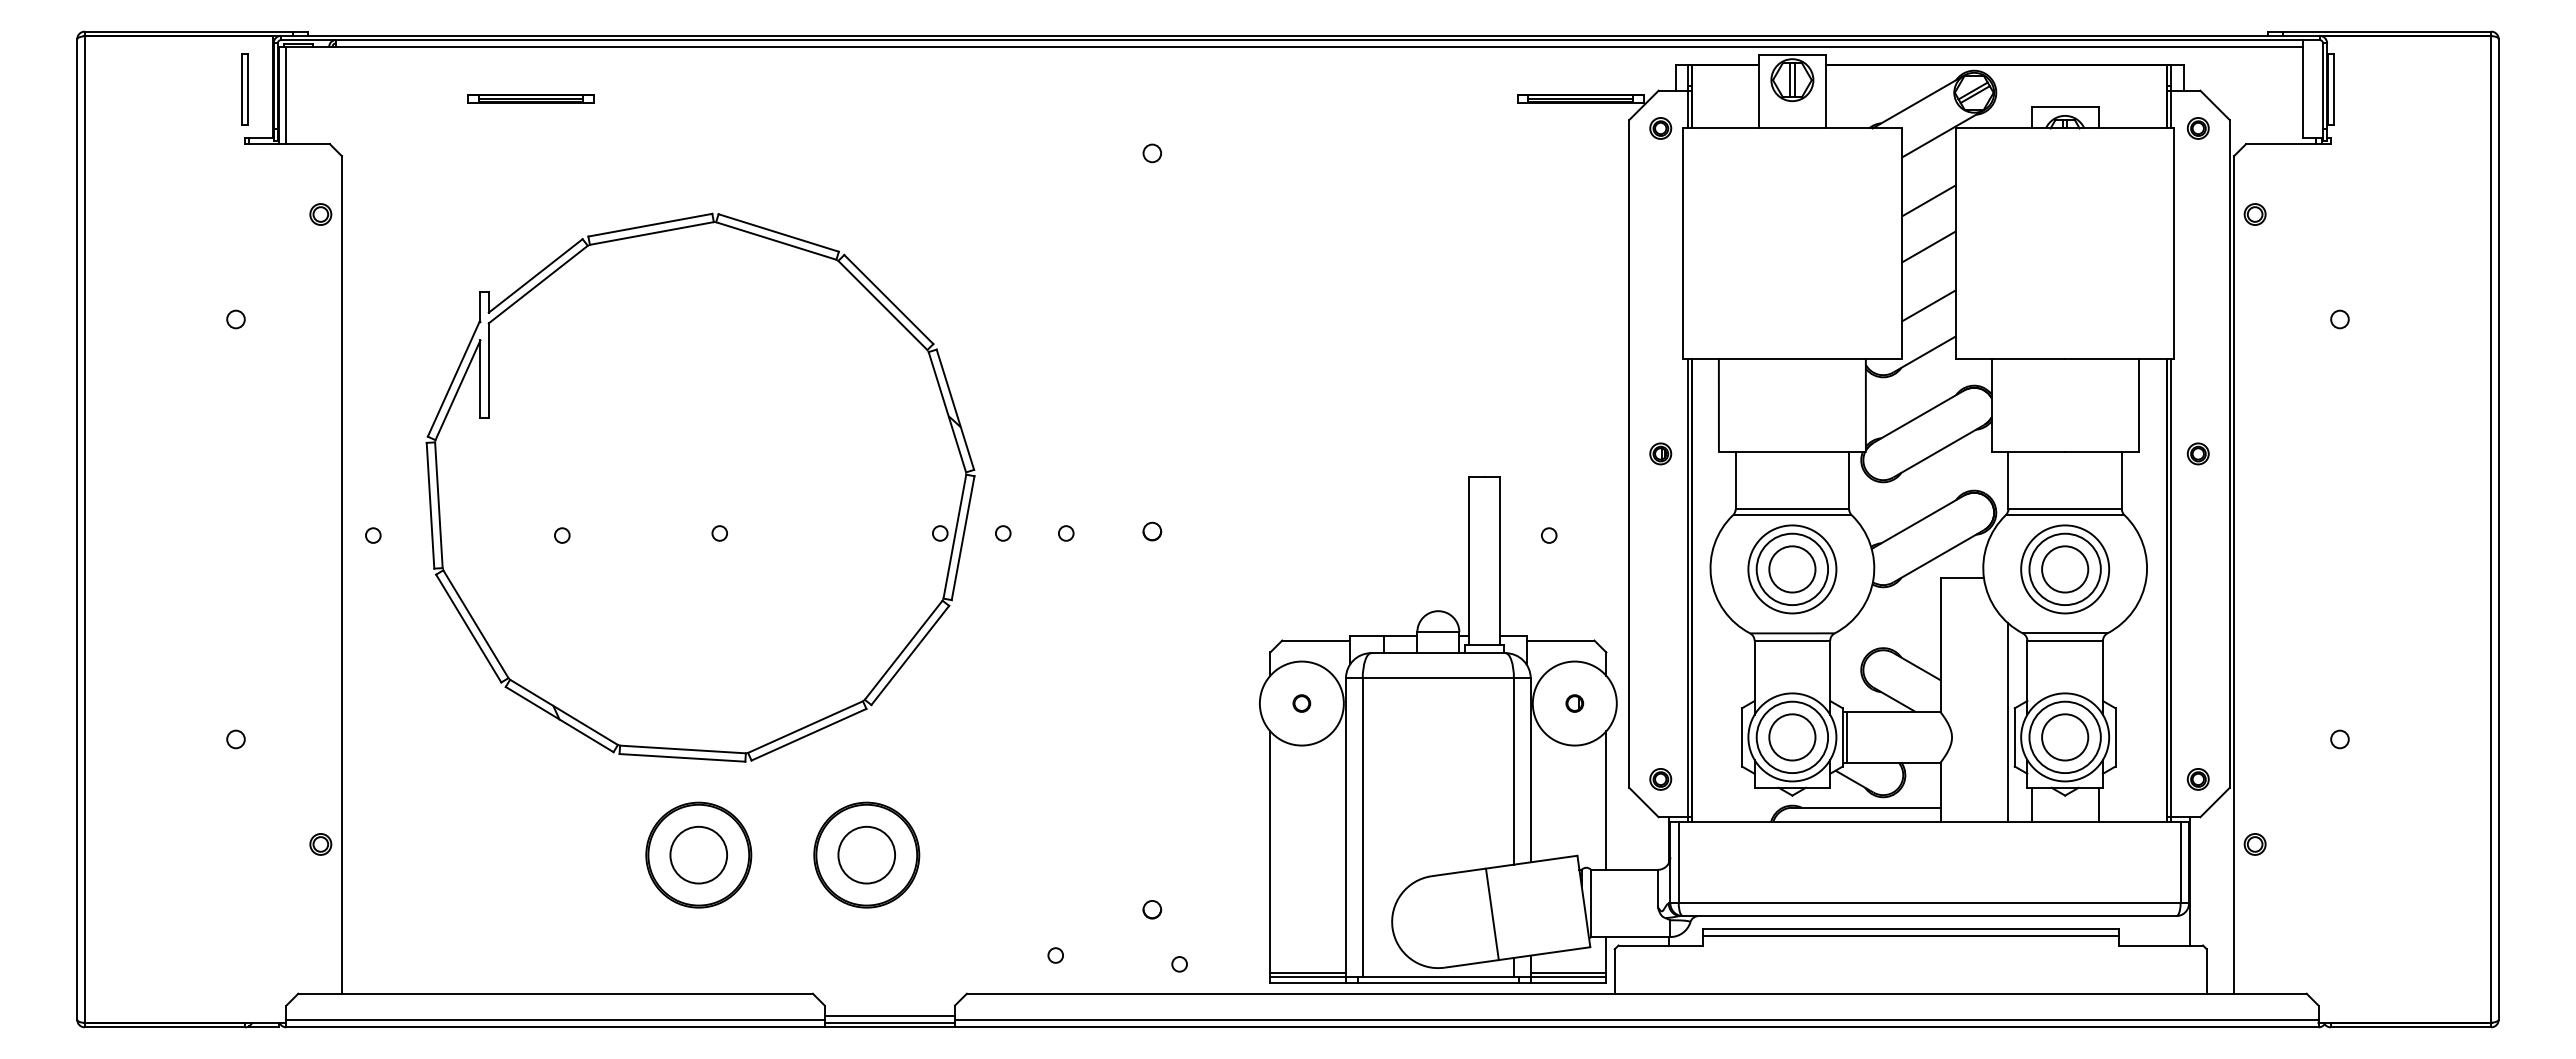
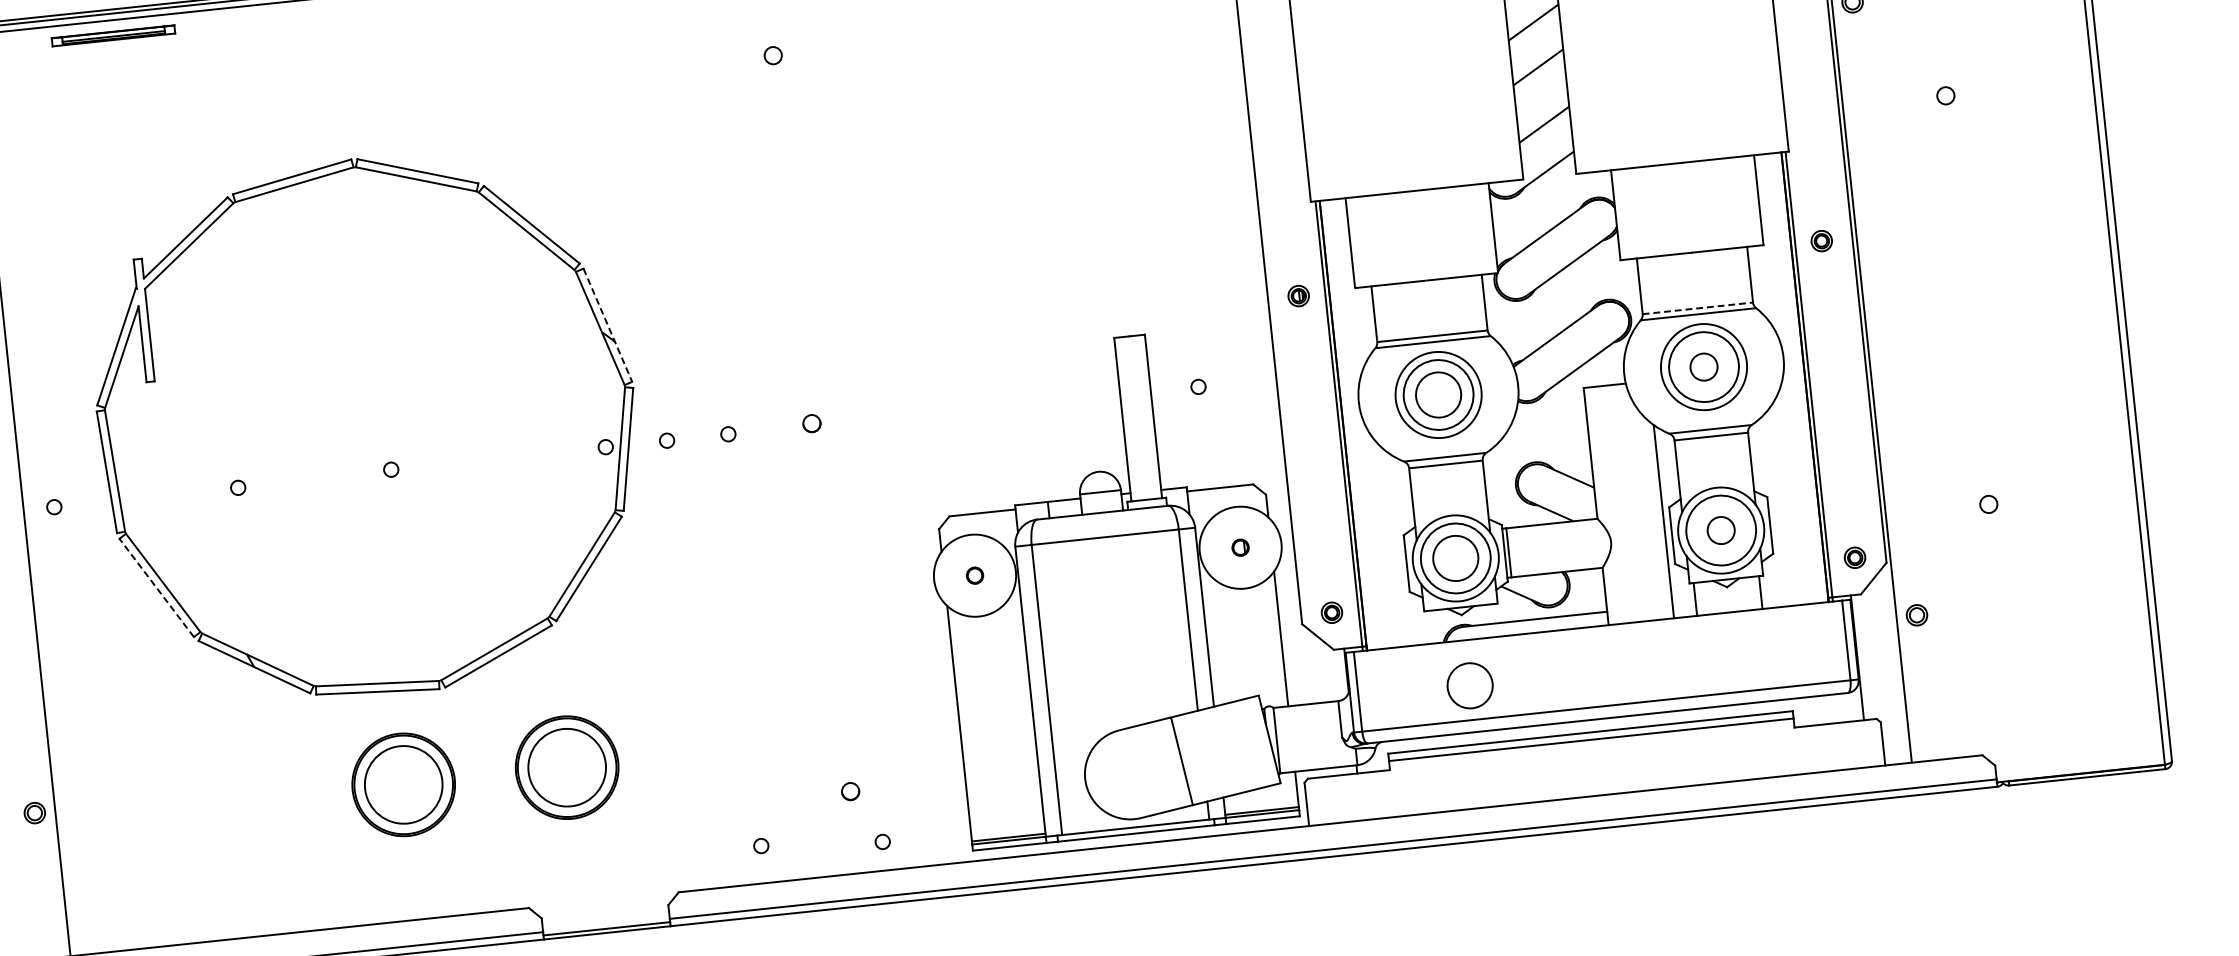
part: (530, 98) -> (113, 35), moved
line: (955, 409) -> (607, 324), solid -> dashed
line: (2065, 509) -> (1698, 308), solid -> dashed
circle: (2065, 569) -> (1704, 367), size x0.6
line: (468, 628) -> (156, 587), solid -> dashed
circle: (2065, 737) -> (1721, 530), size x0.6
circle: (698, 854) -> (403, 784), size x1.4
circle: (866, 854) -> (566, 767), size x1.4
circle: (1793, 868) -> (1470, 685), added
line: (889, 1016) -> (605, 922), removed

